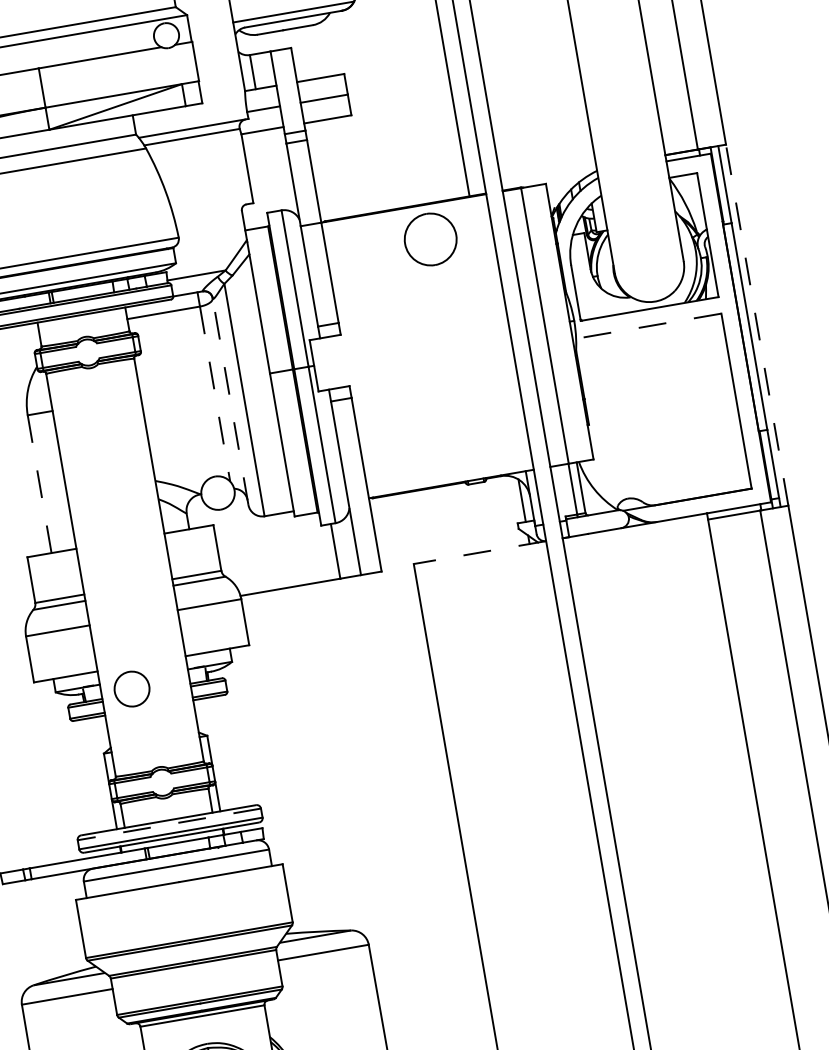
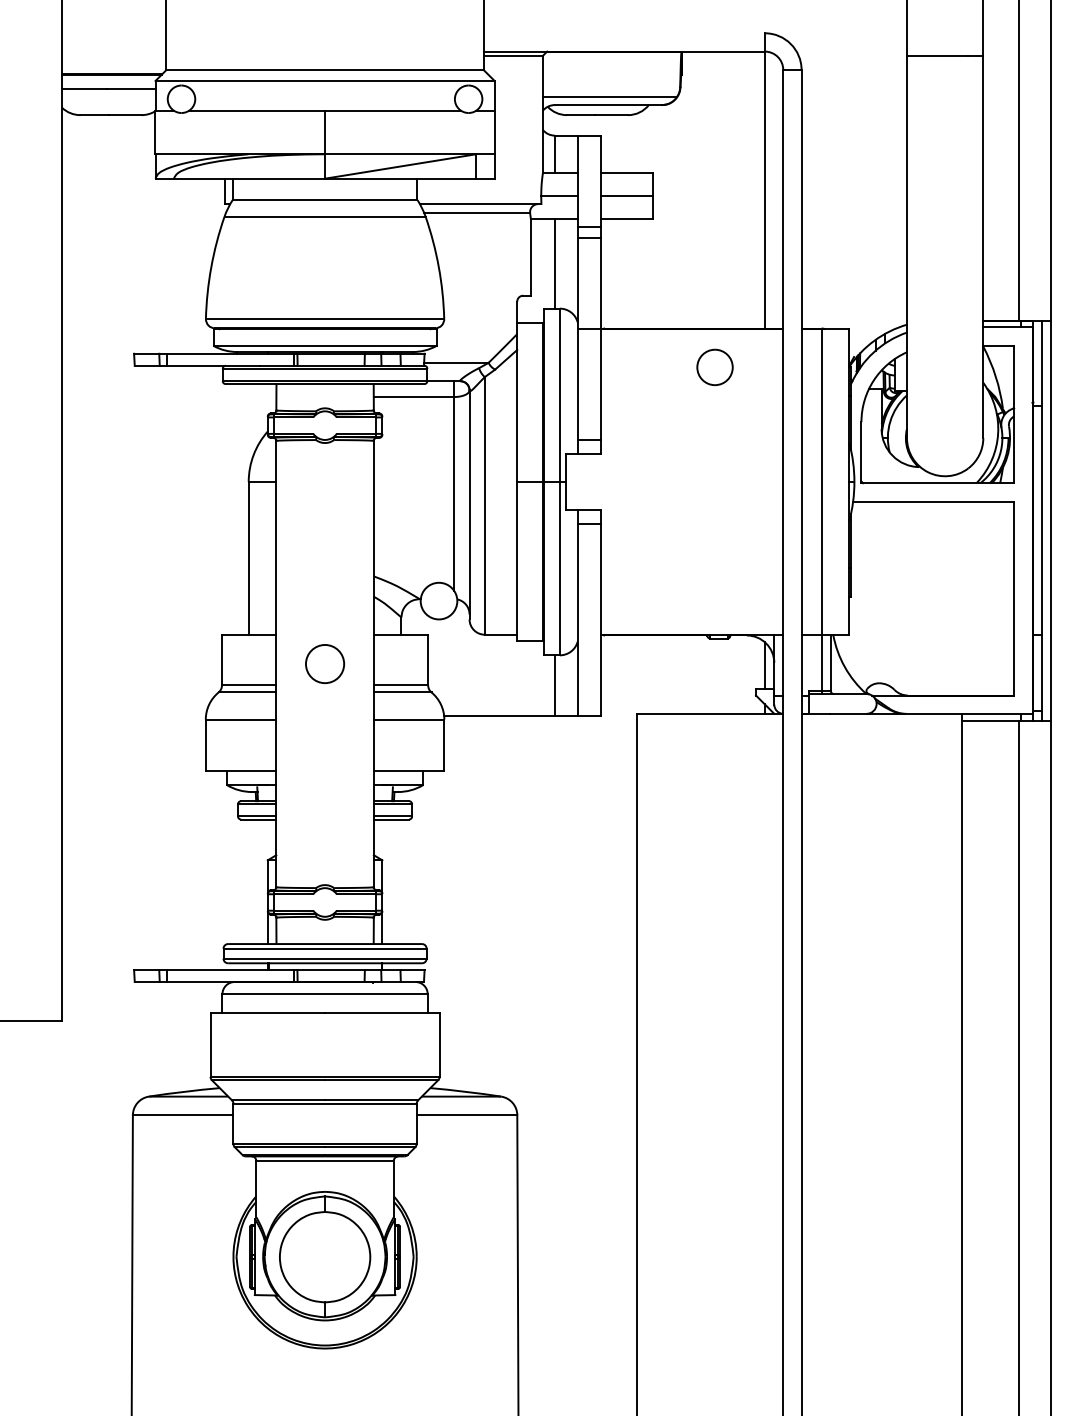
line: (269, 170) -> (554, 263), added
part: (430, 238) -> (714, 366), size x0.62
line: (757, 325) -> (1050, 520), dashed -> solid
line: (648, 326) -> (933, 501), dashed -> solid
line: (215, 394) -> (454, 494), dashed -> solid
line: (230, 401) -> (469, 504), dashed -> solid
line: (39, 483) -> (248, 557), dashed -> solid
line: (479, 552) -> (709, 713), dashed -> solid
circle: (131, 688) -> (324, 663), moved
line: (169, 824) -> (325, 948), dashed -> solid

